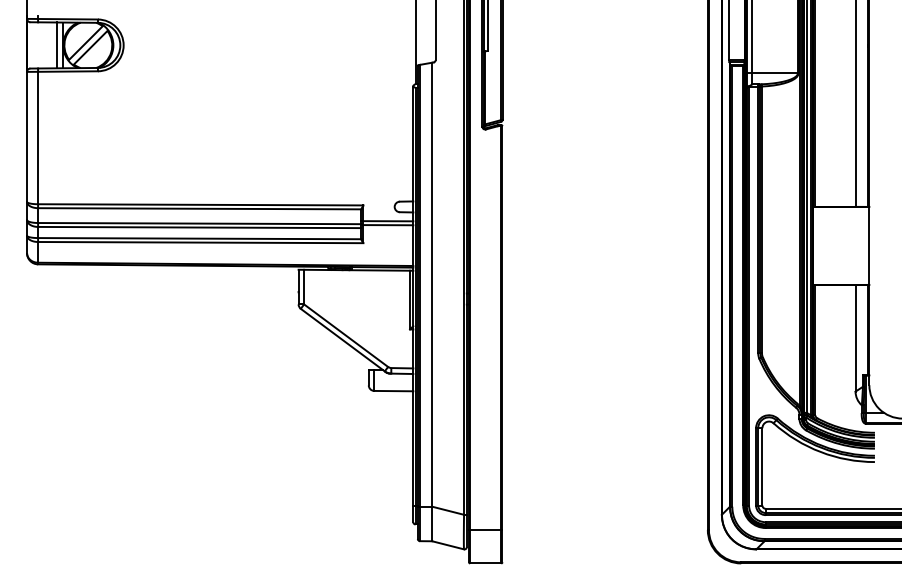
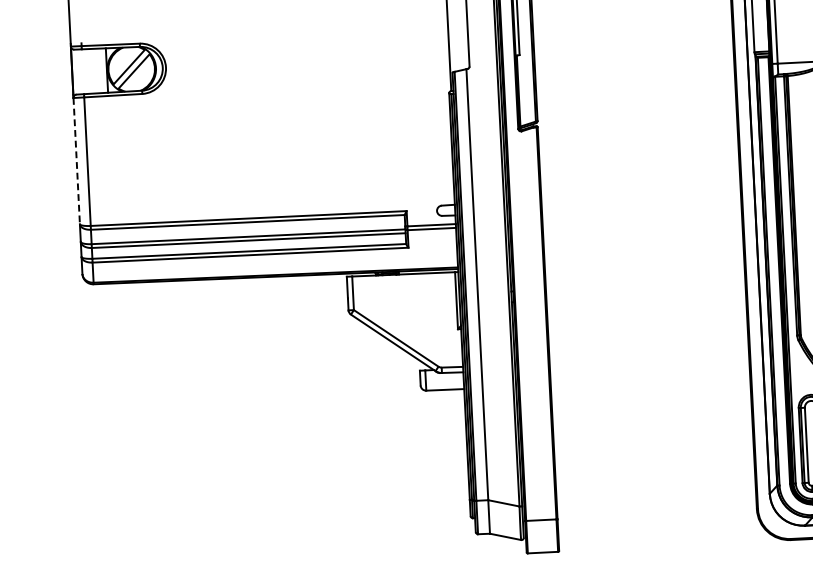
line: (57, 45) -> (101, 70), removed
line: (27, 137) -> (77, 161), solid -> dashed

